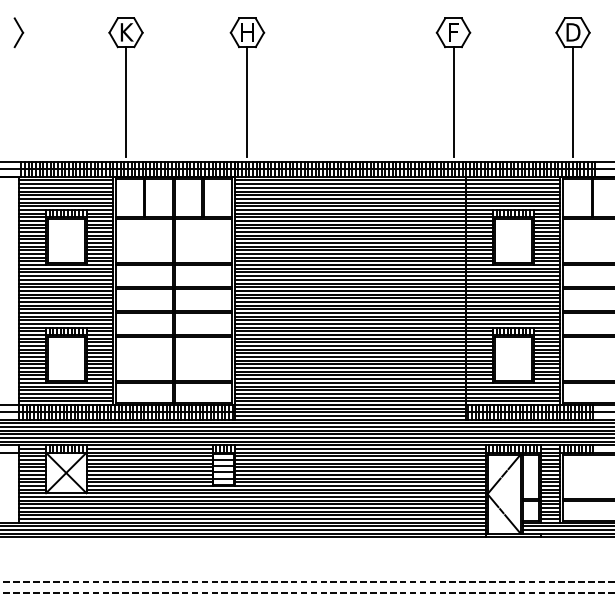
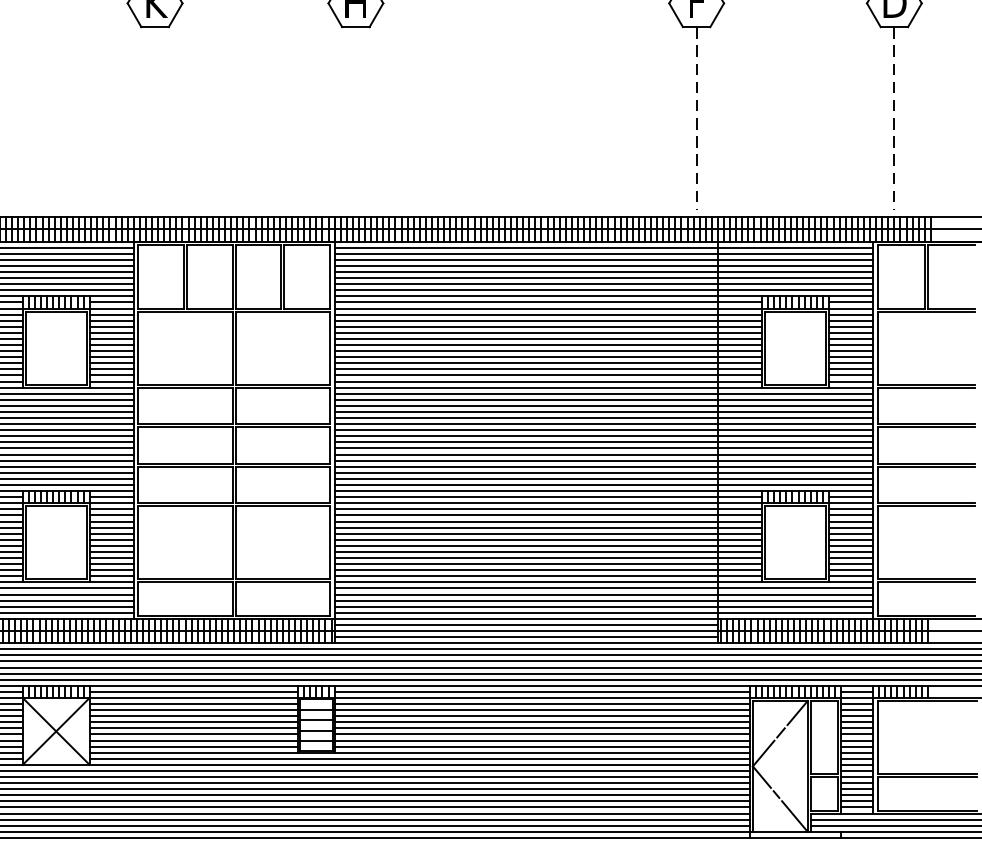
line: (126, 102) -> (155, 118), removed
line: (247, 102) -> (355, 118), removed
line: (453, 102) -> (696, 118), solid -> dashed
line: (573, 102) -> (895, 118), solid -> dashed

